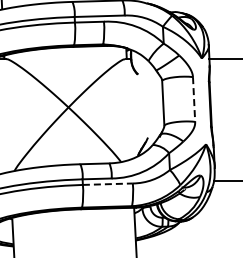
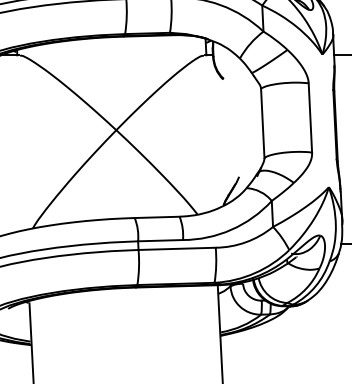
line: (194, 100) -> (311, 119), dashed -> solid
line: (107, 184) -> (176, 249), dashed -> solid

